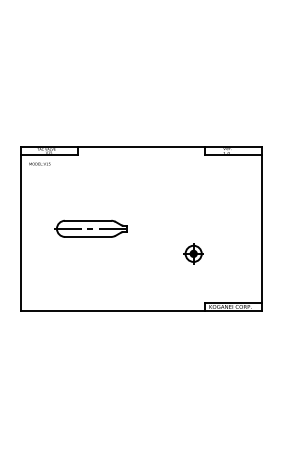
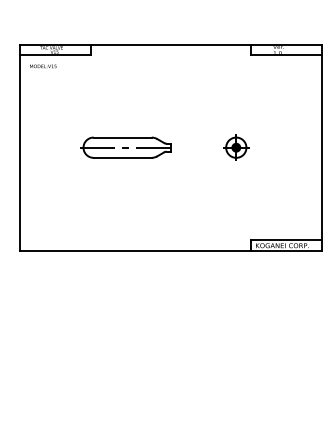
part: (90, 228) -> (125, 147), moved
part: (193, 253) -> (236, 147), moved

